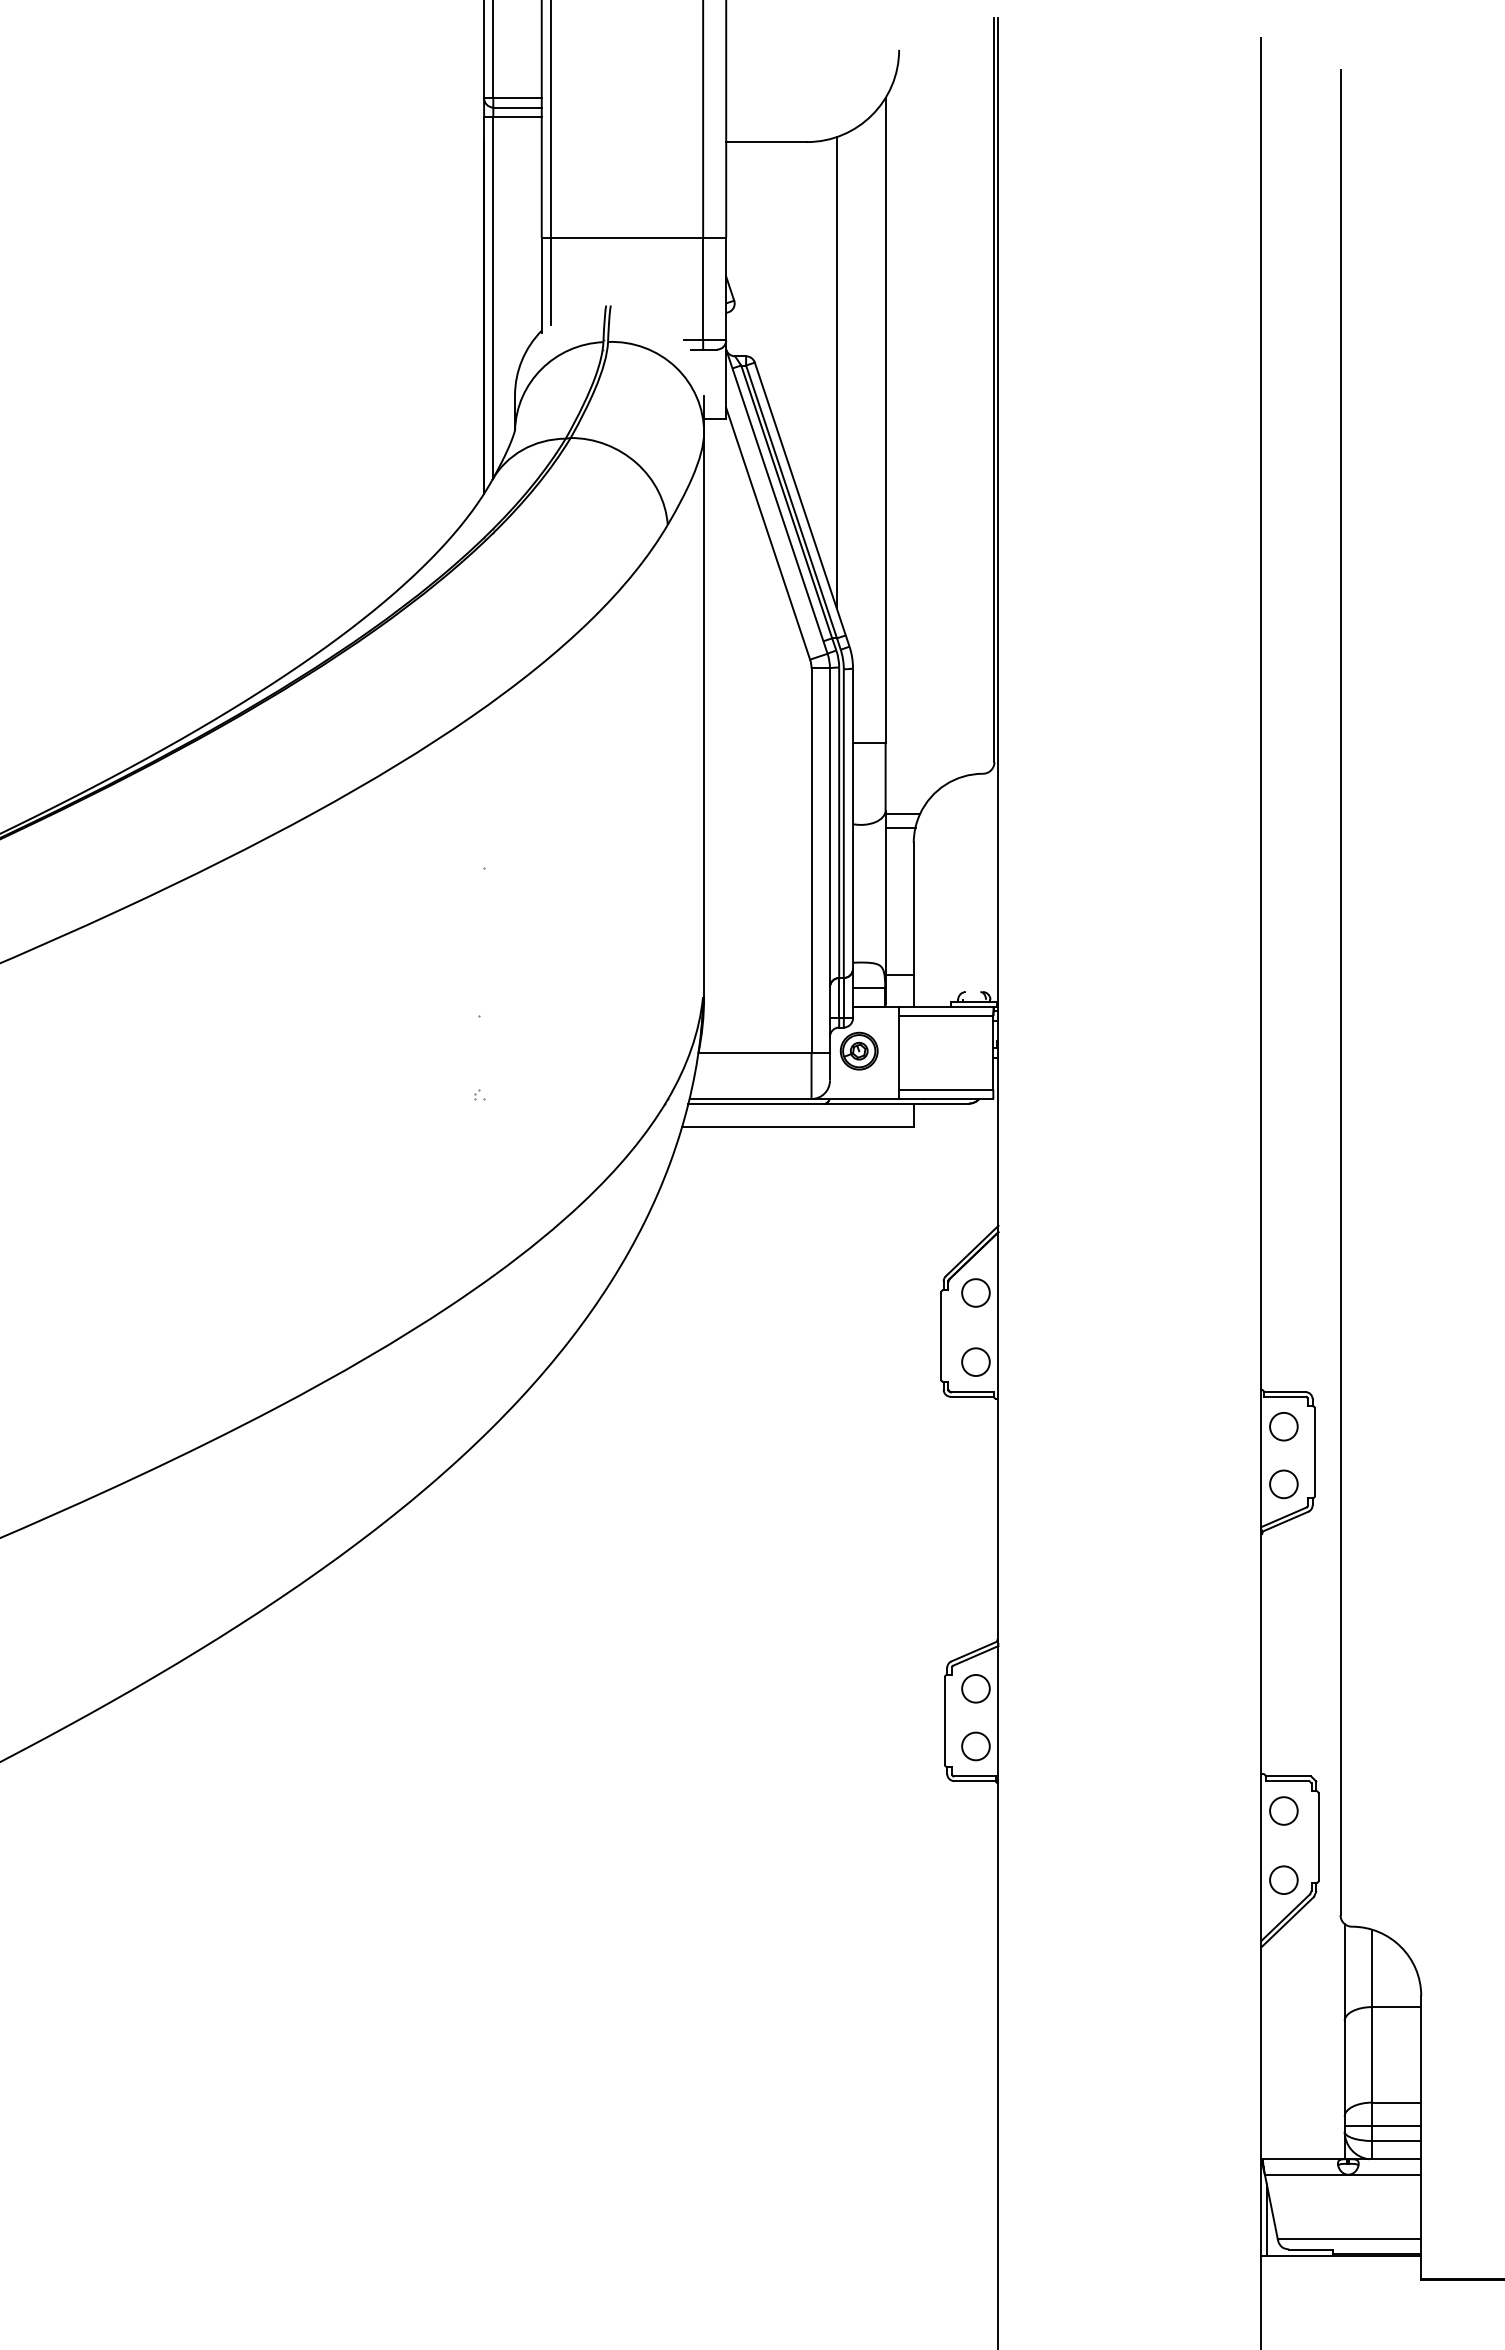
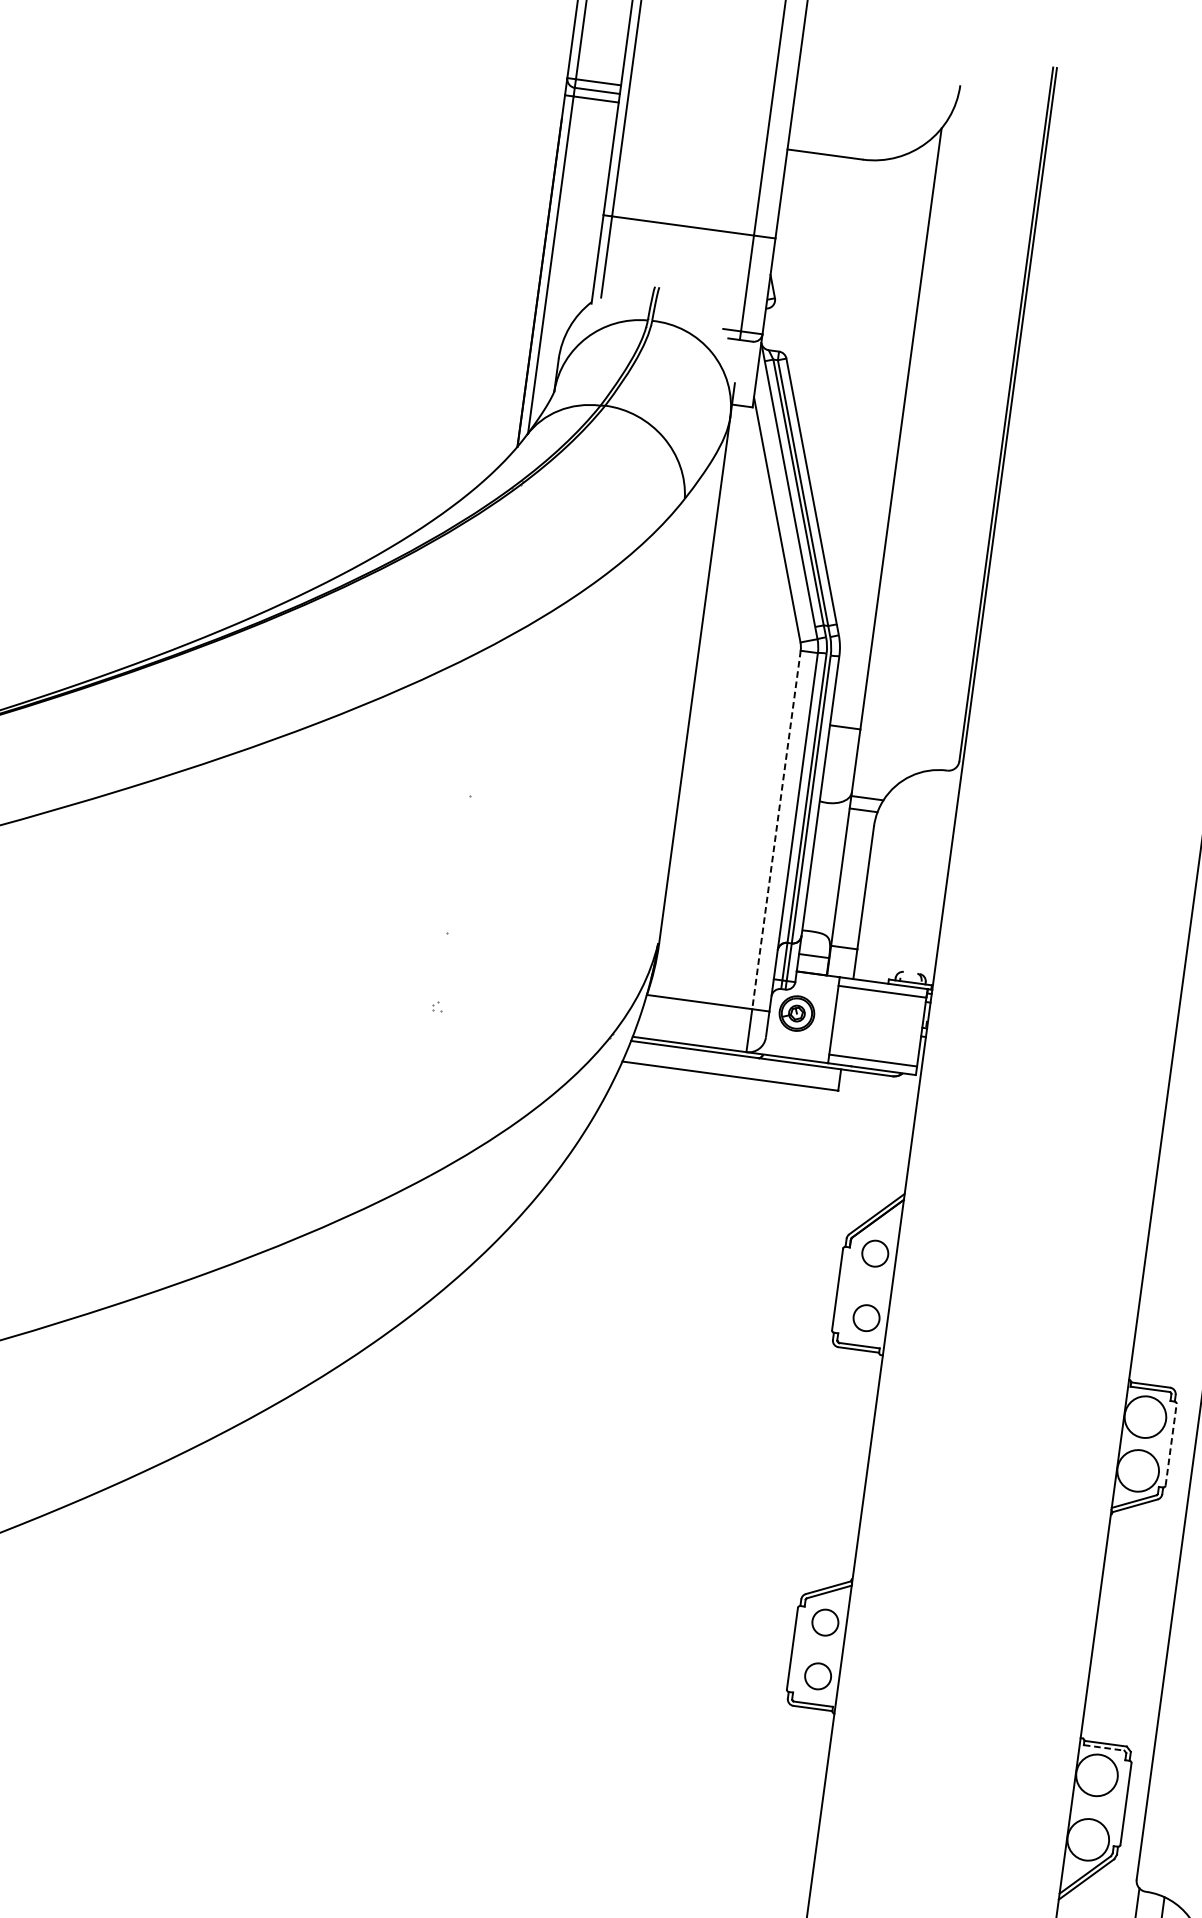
line: (836, 372) -> (861, 378), removed
line: (811, 861) -> (776, 830), solid -> dashed
circle: (1283, 1426) -> (1145, 1416), size x1.6
line: (1314, 1452) -> (1170, 1445), solid -> dashed
circle: (1283, 1484) -> (1137, 1470), size x1.6
line: (1287, 1781) -> (1104, 1748), solid -> dashed
circle: (1283, 1810) -> (1096, 1774), size x1.6
circle: (1283, 1880) -> (1087, 1840), size x1.6

